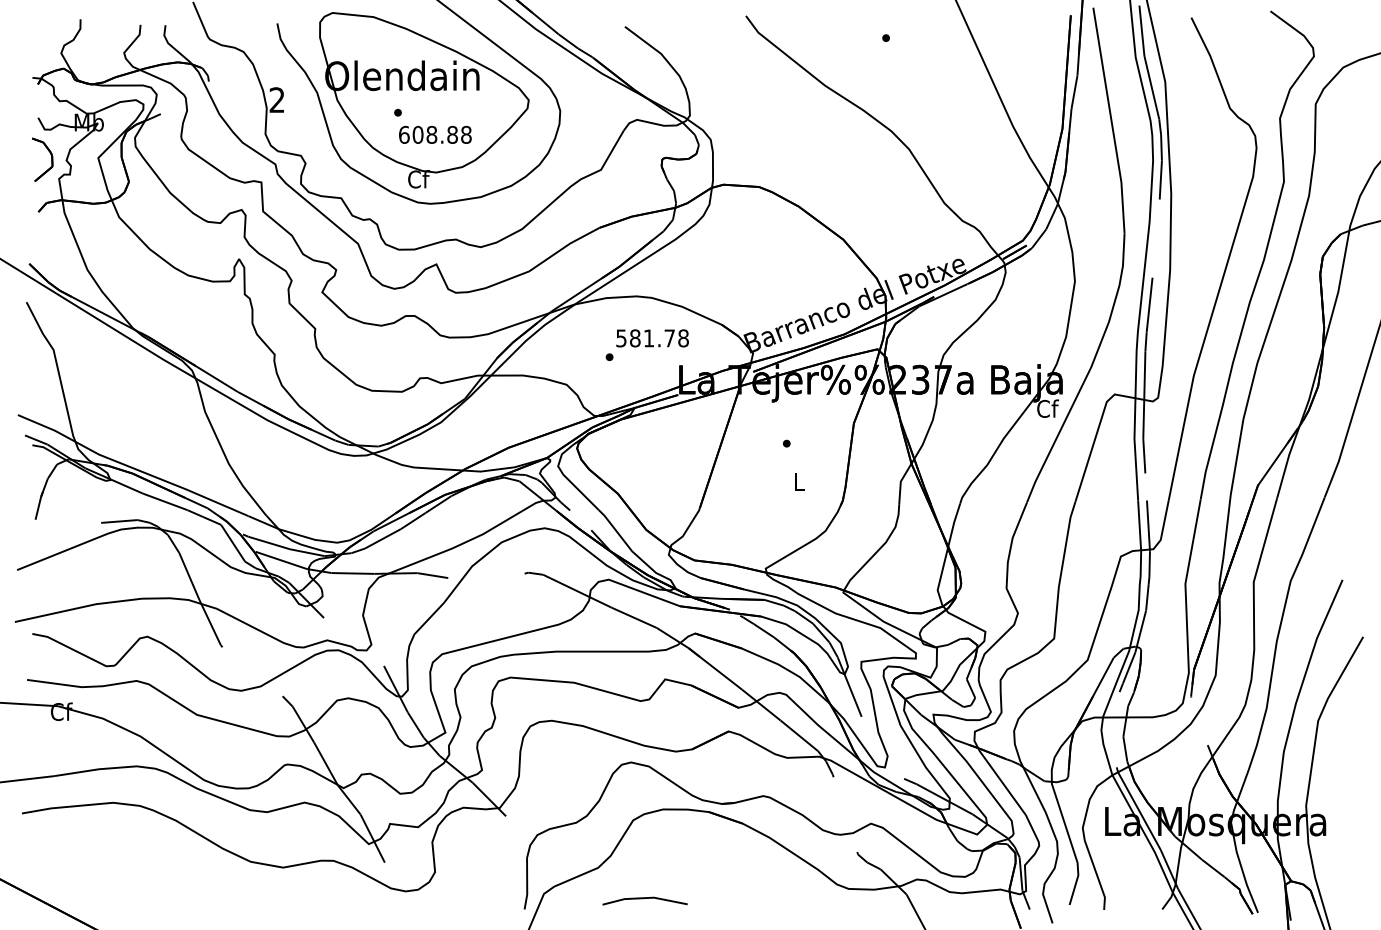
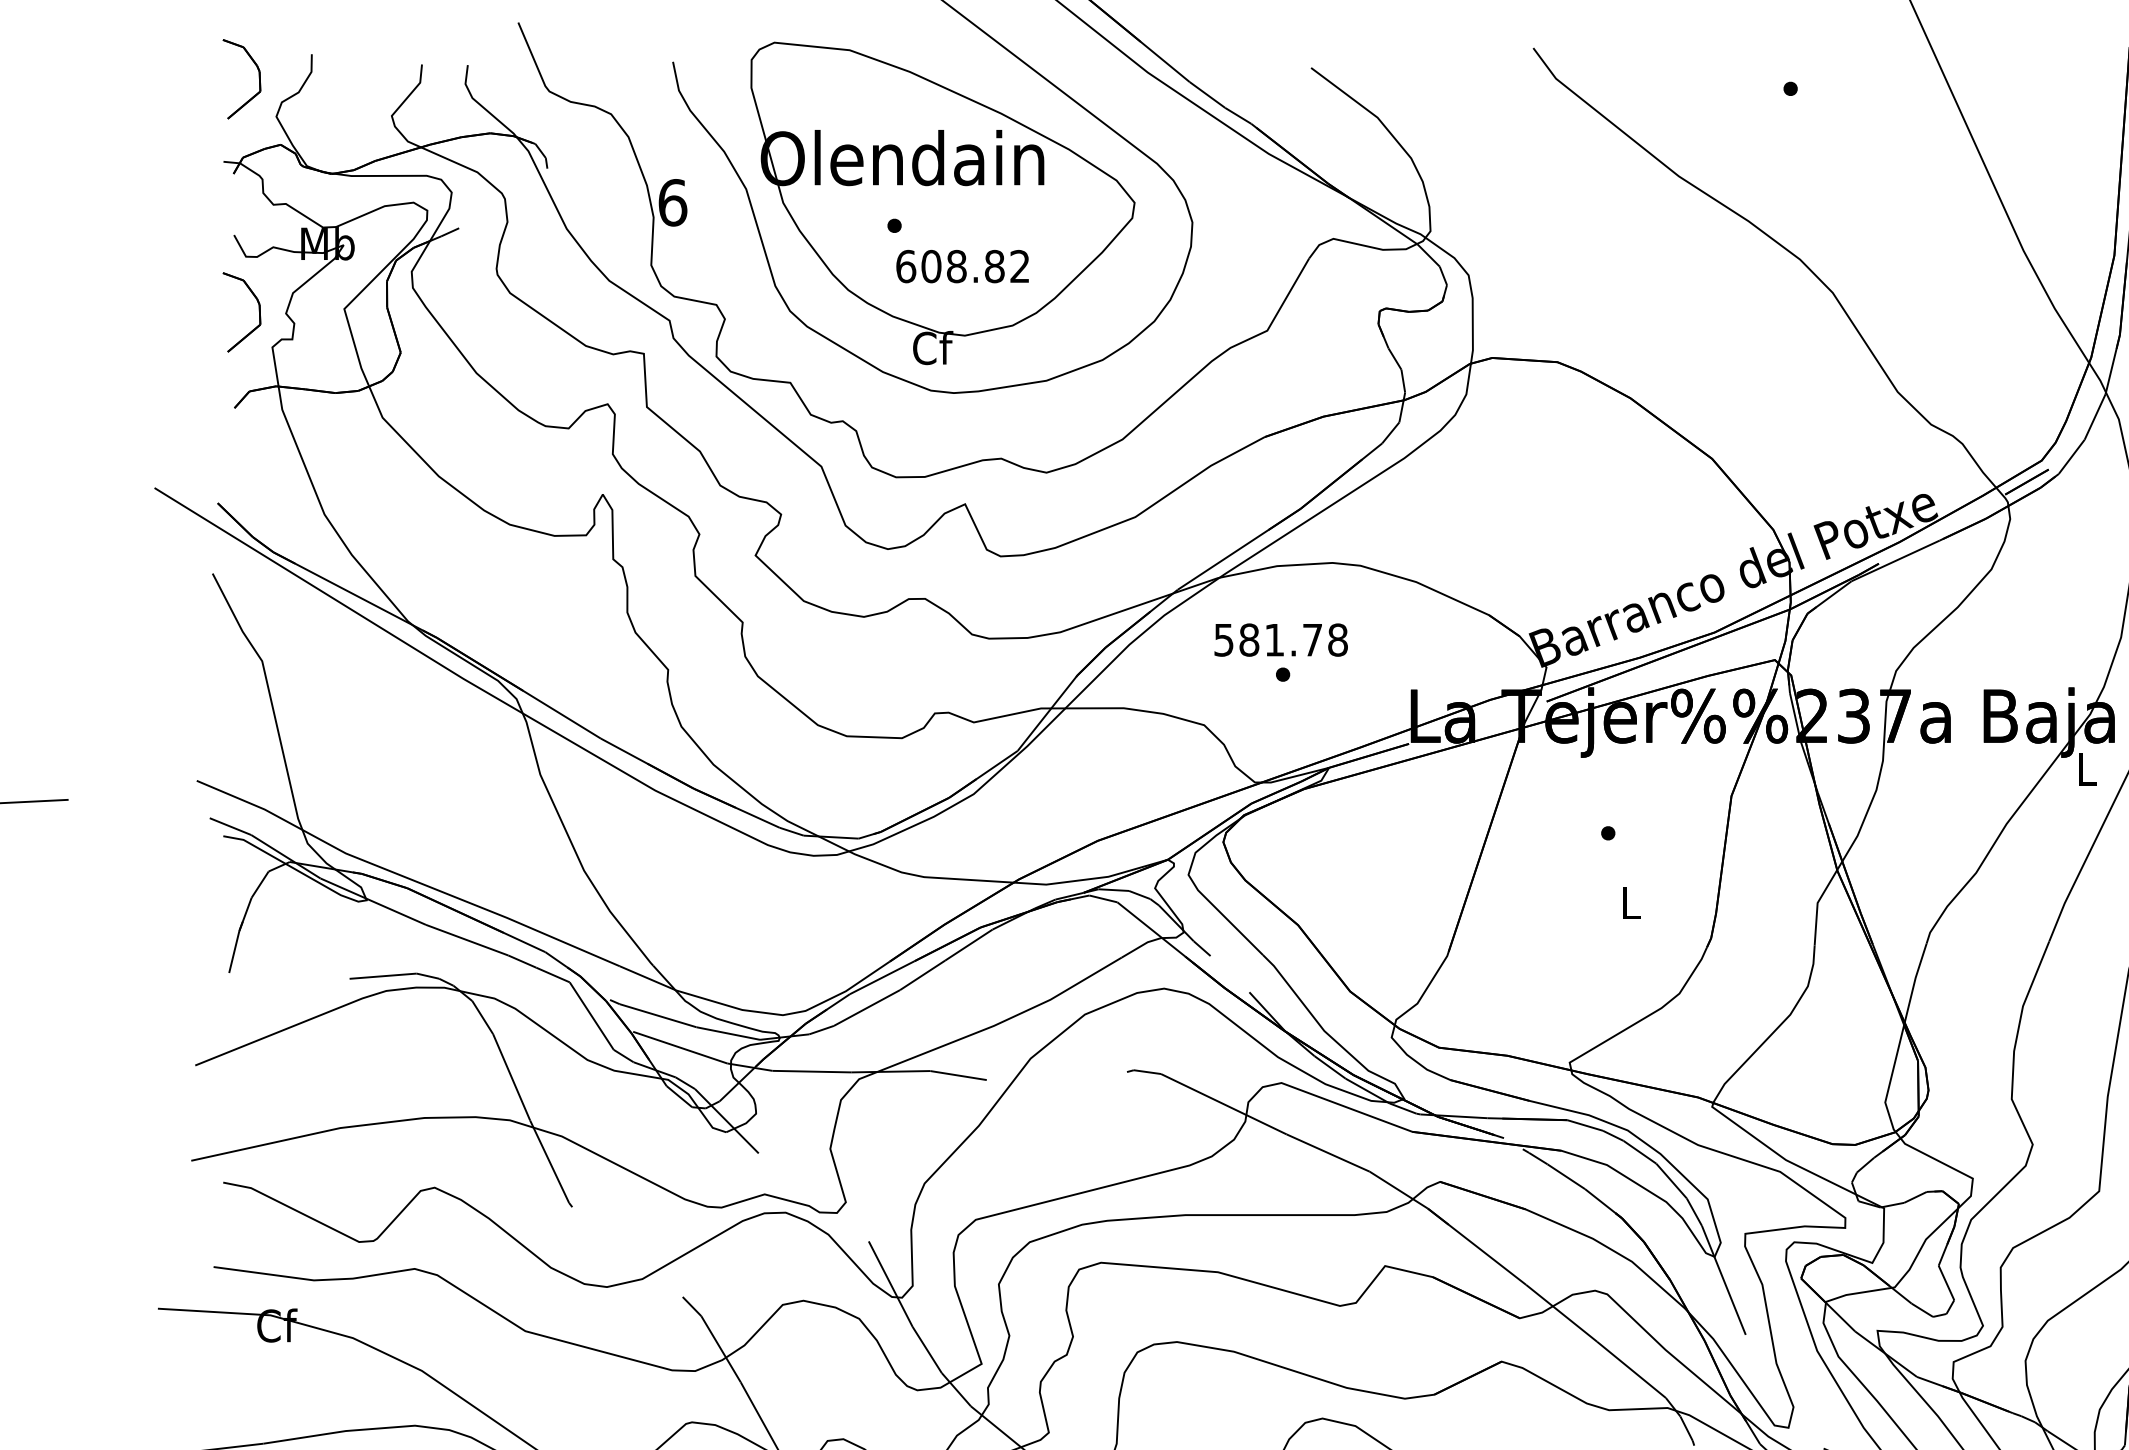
part: (51, 32) -> (258, 78), added
text: (277, 100) -> (673, 203), 2 -> 6
text: (466, 134) -> (1020, 265), 608.88 -> 608.82
text: (652, 338) -> (1280, 640), moved
text: (1048, 408) -> (2088, 768), Cf -> L

